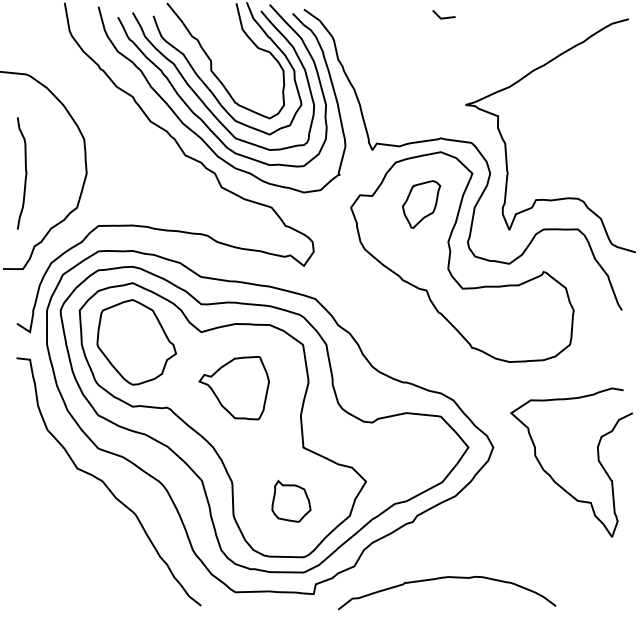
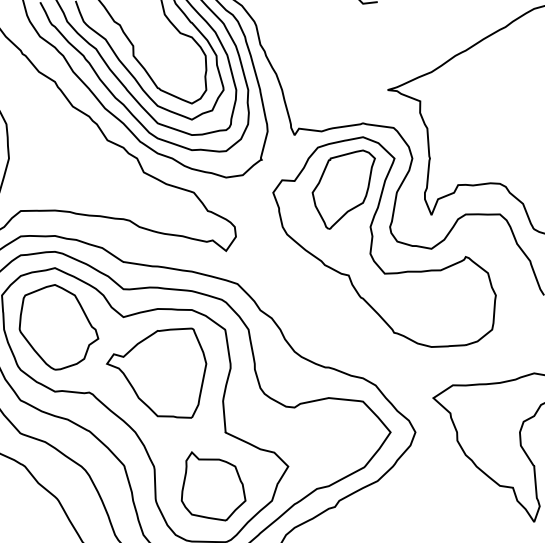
part: (421, 204) -> (343, 189), size x1.67
part: (233, 387) -> (155, 372), size x1.43
part: (291, 501) -> (213, 486), size x1.67

